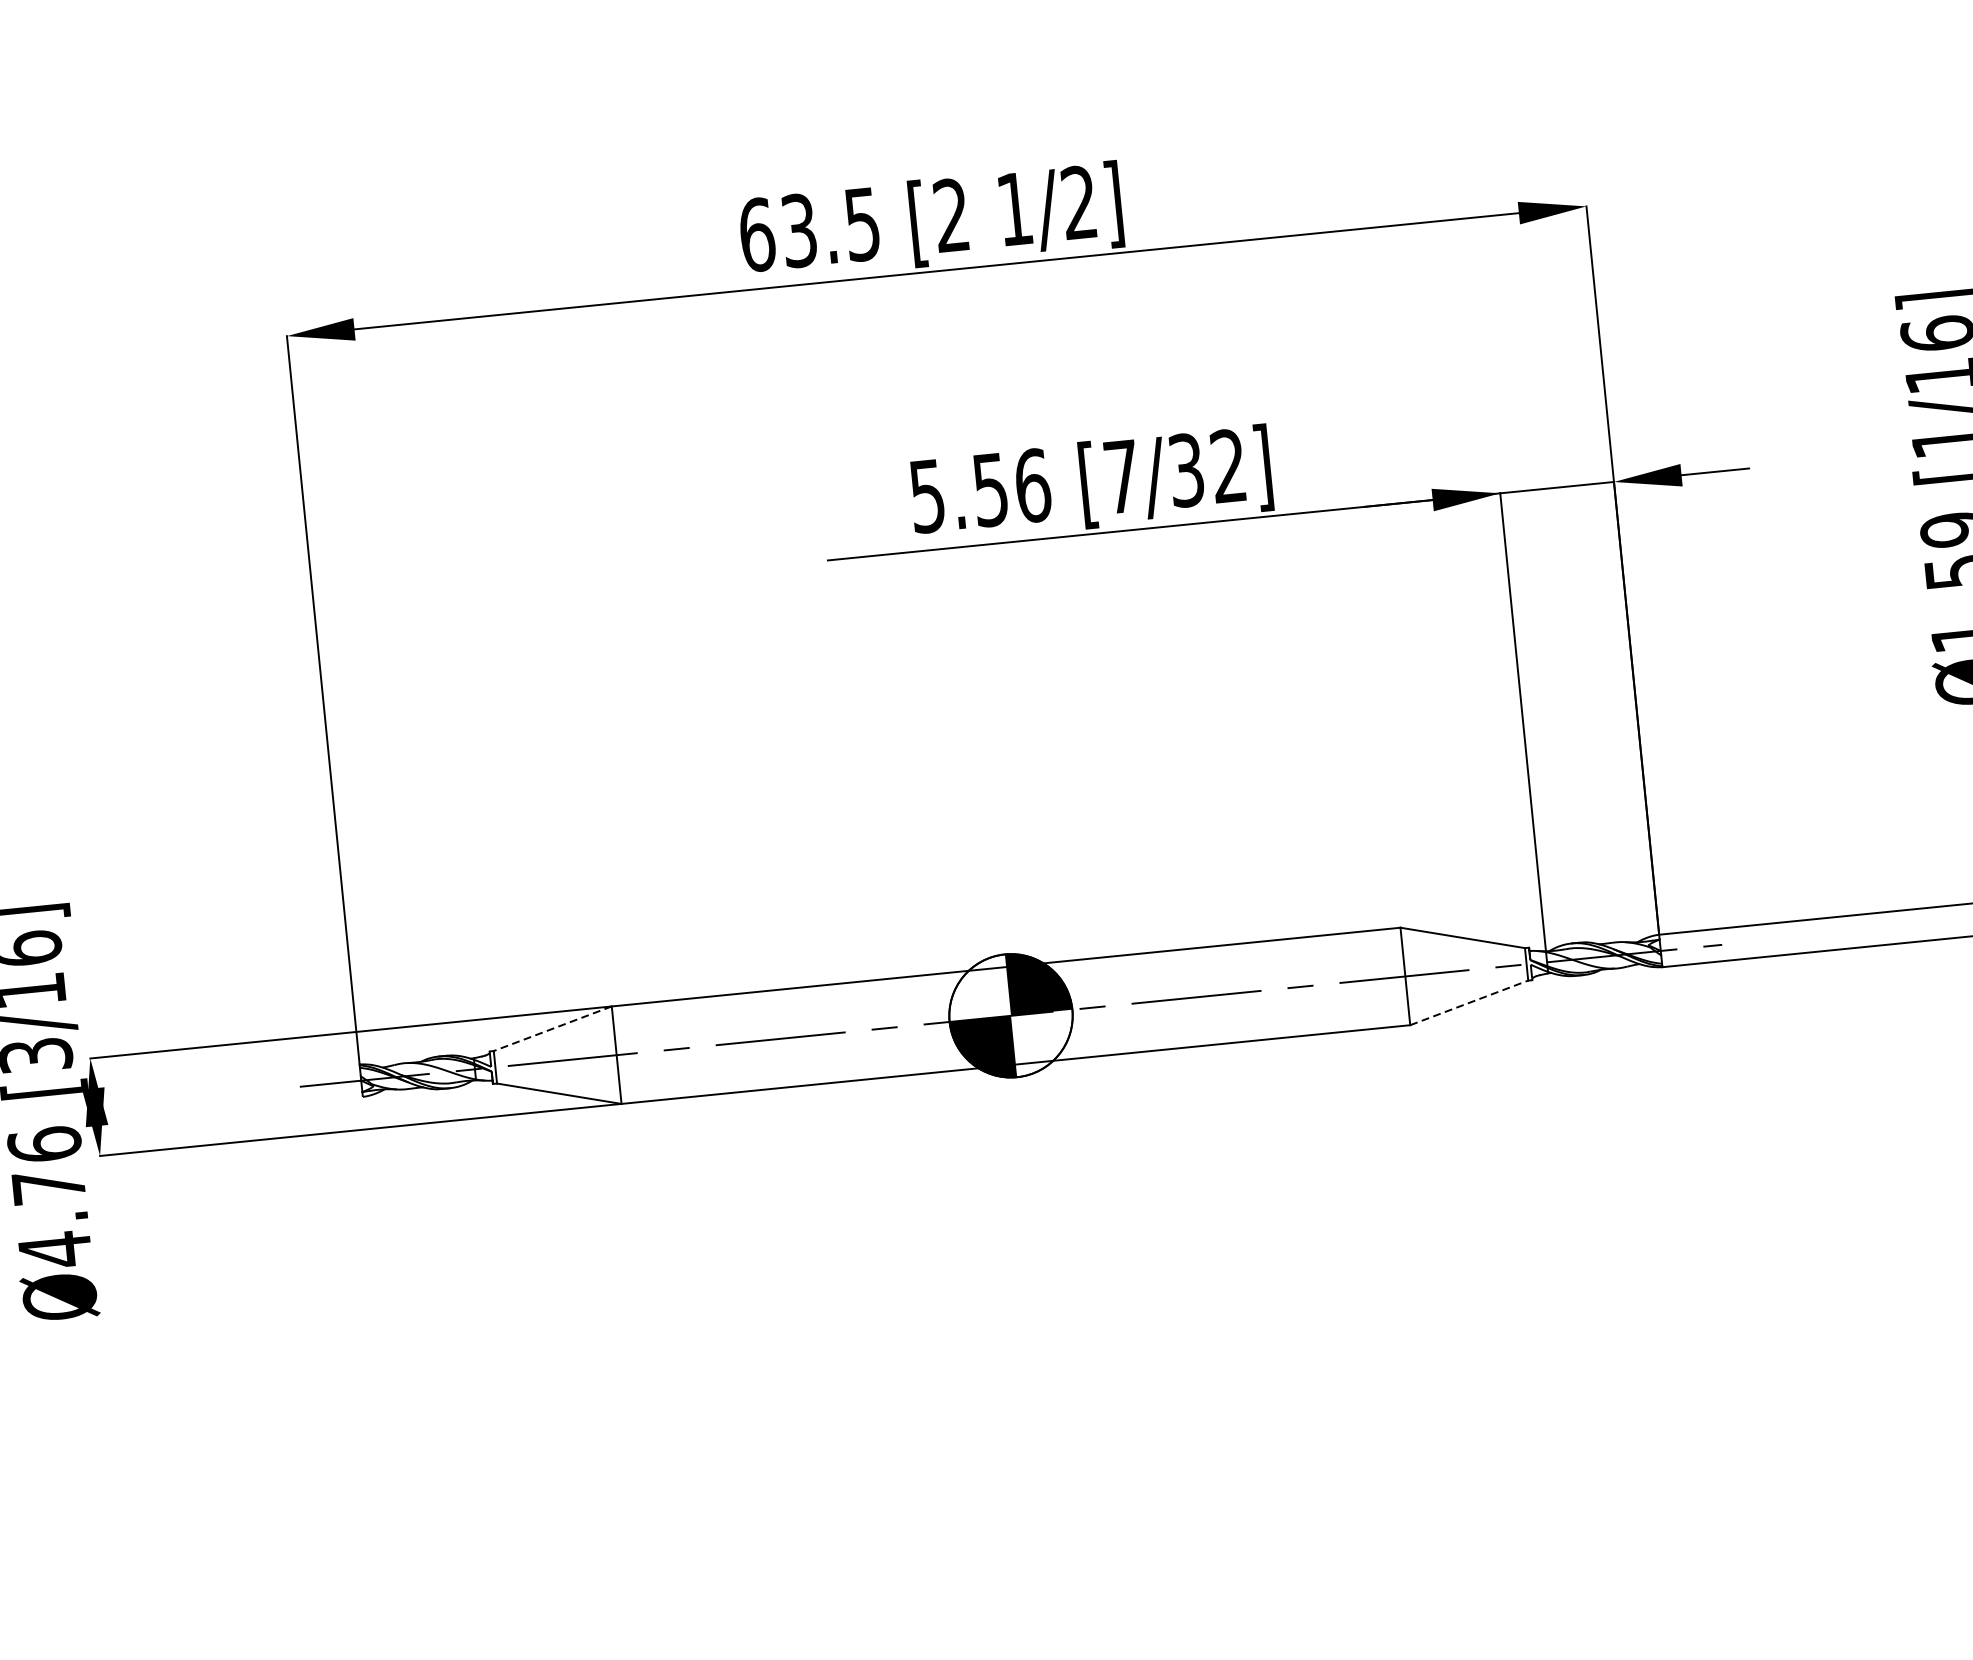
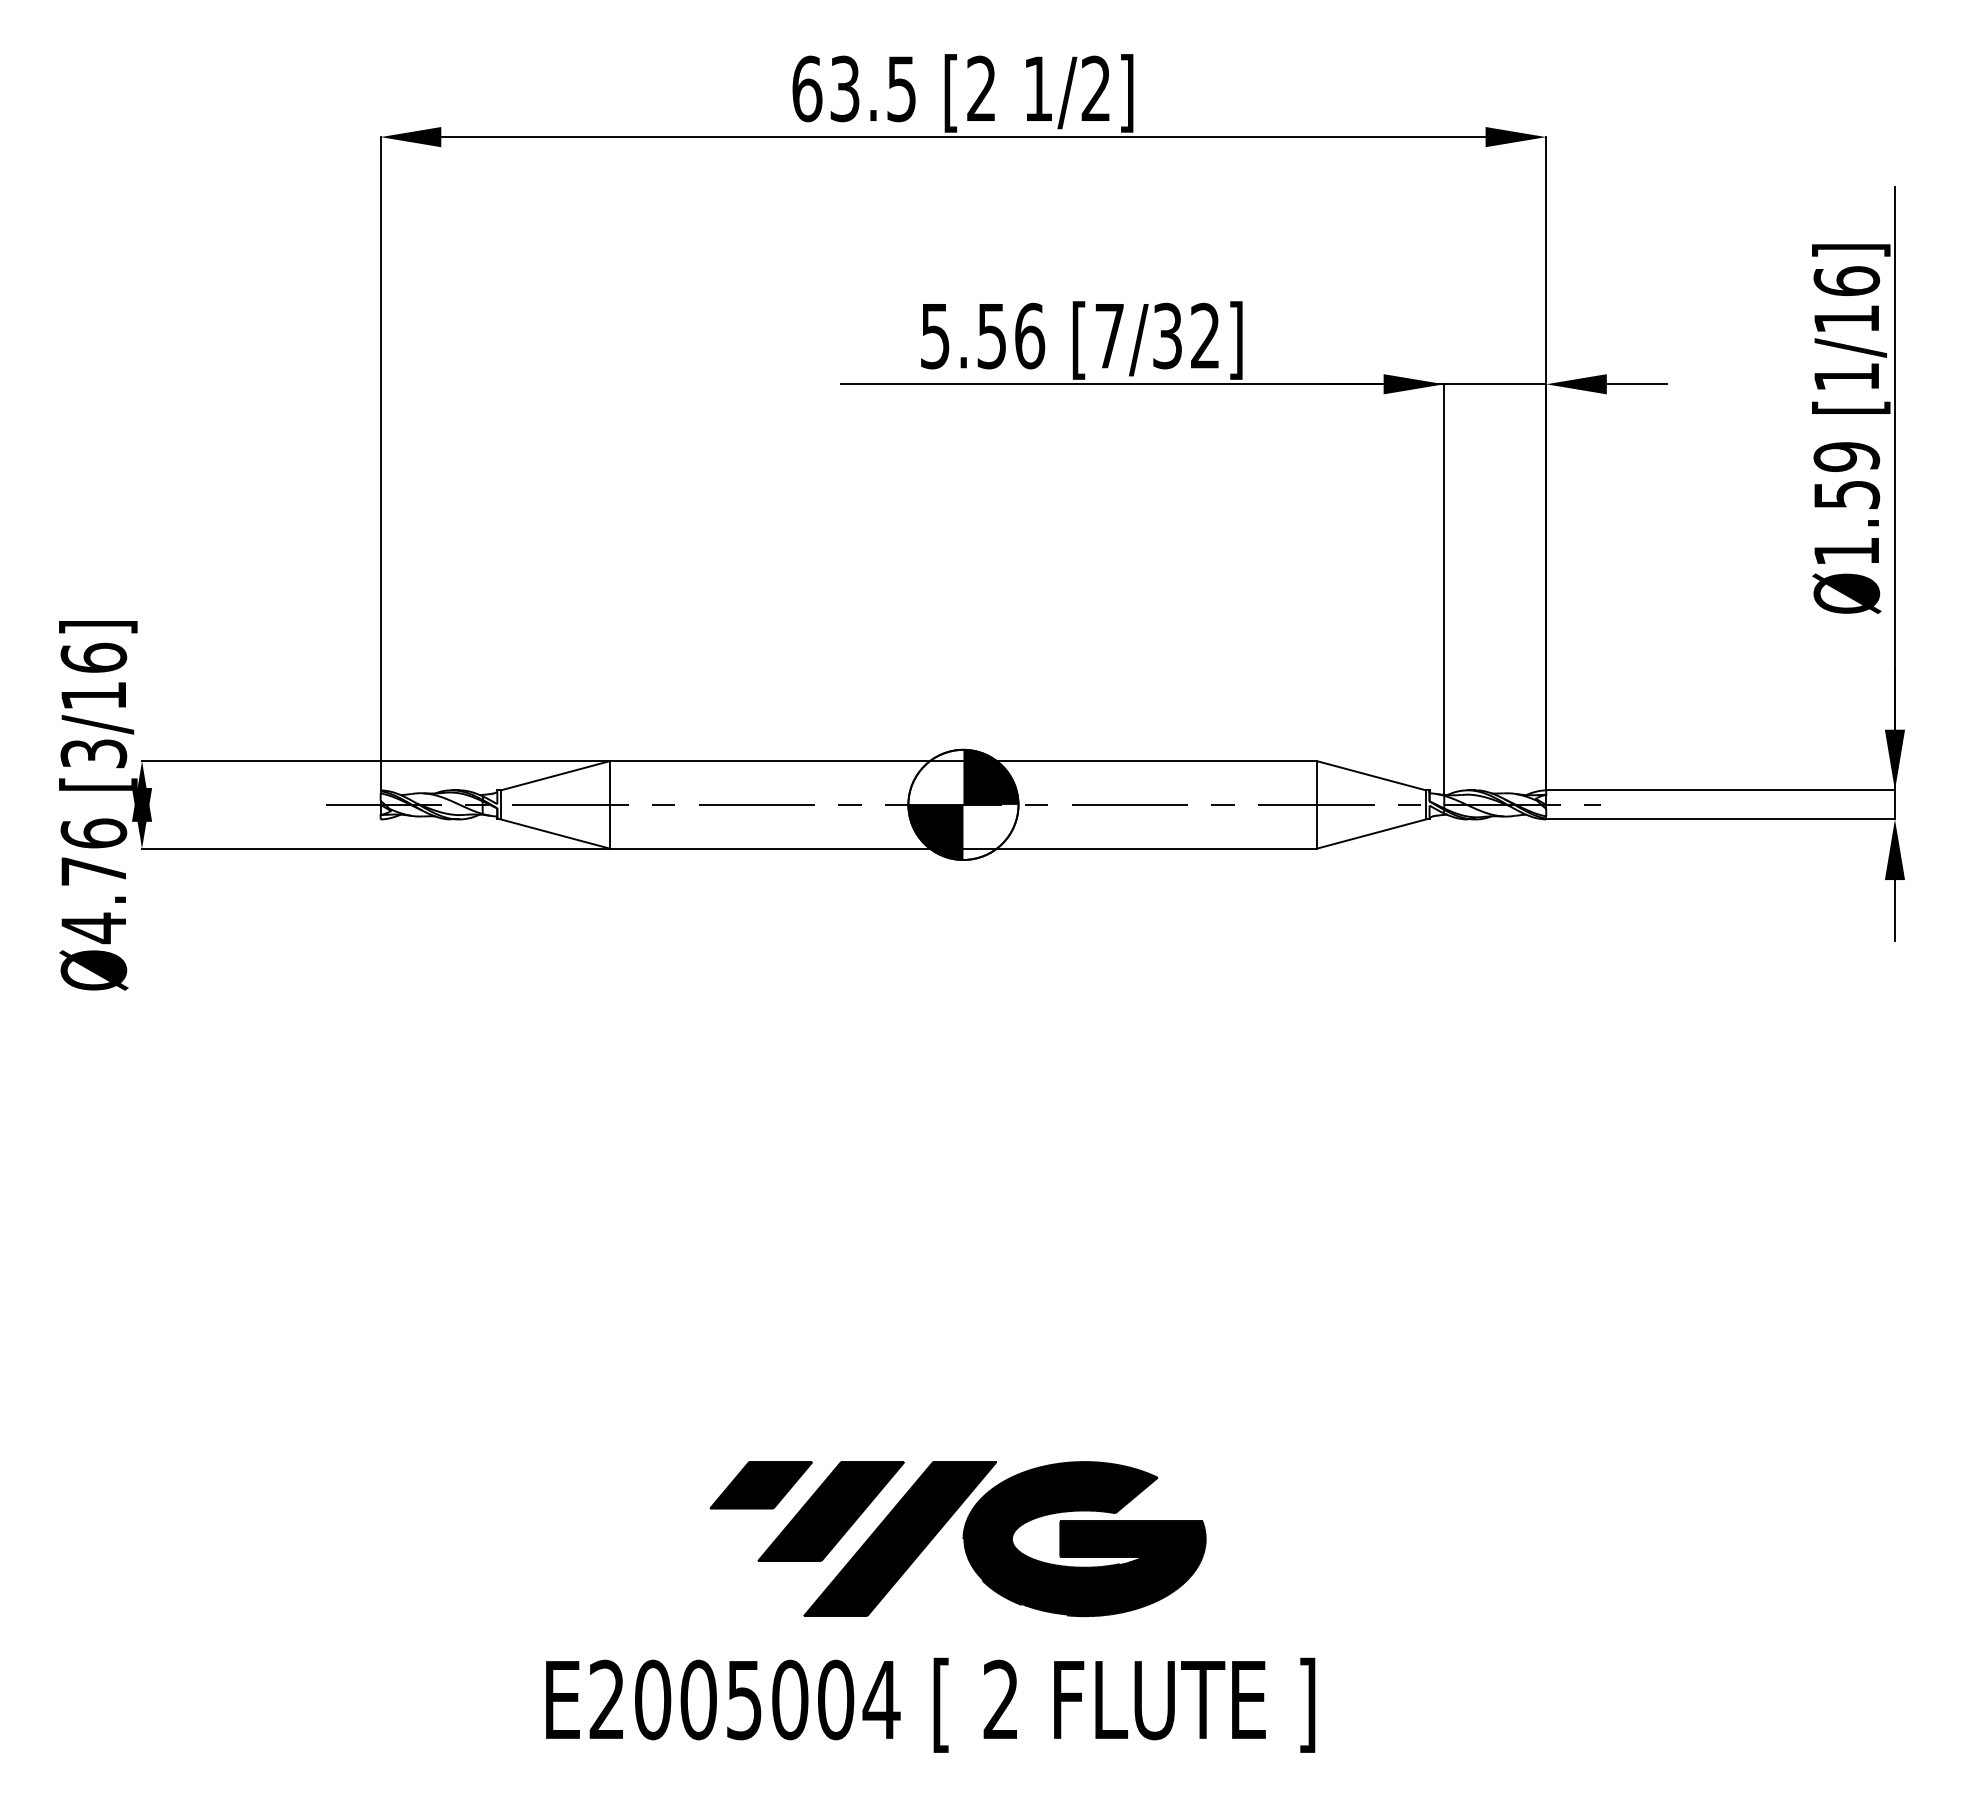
line: (1469, 1002) -> (1371, 833), dashed -> solid
line: (551, 1028) -> (554, 775), dashed -> solid

